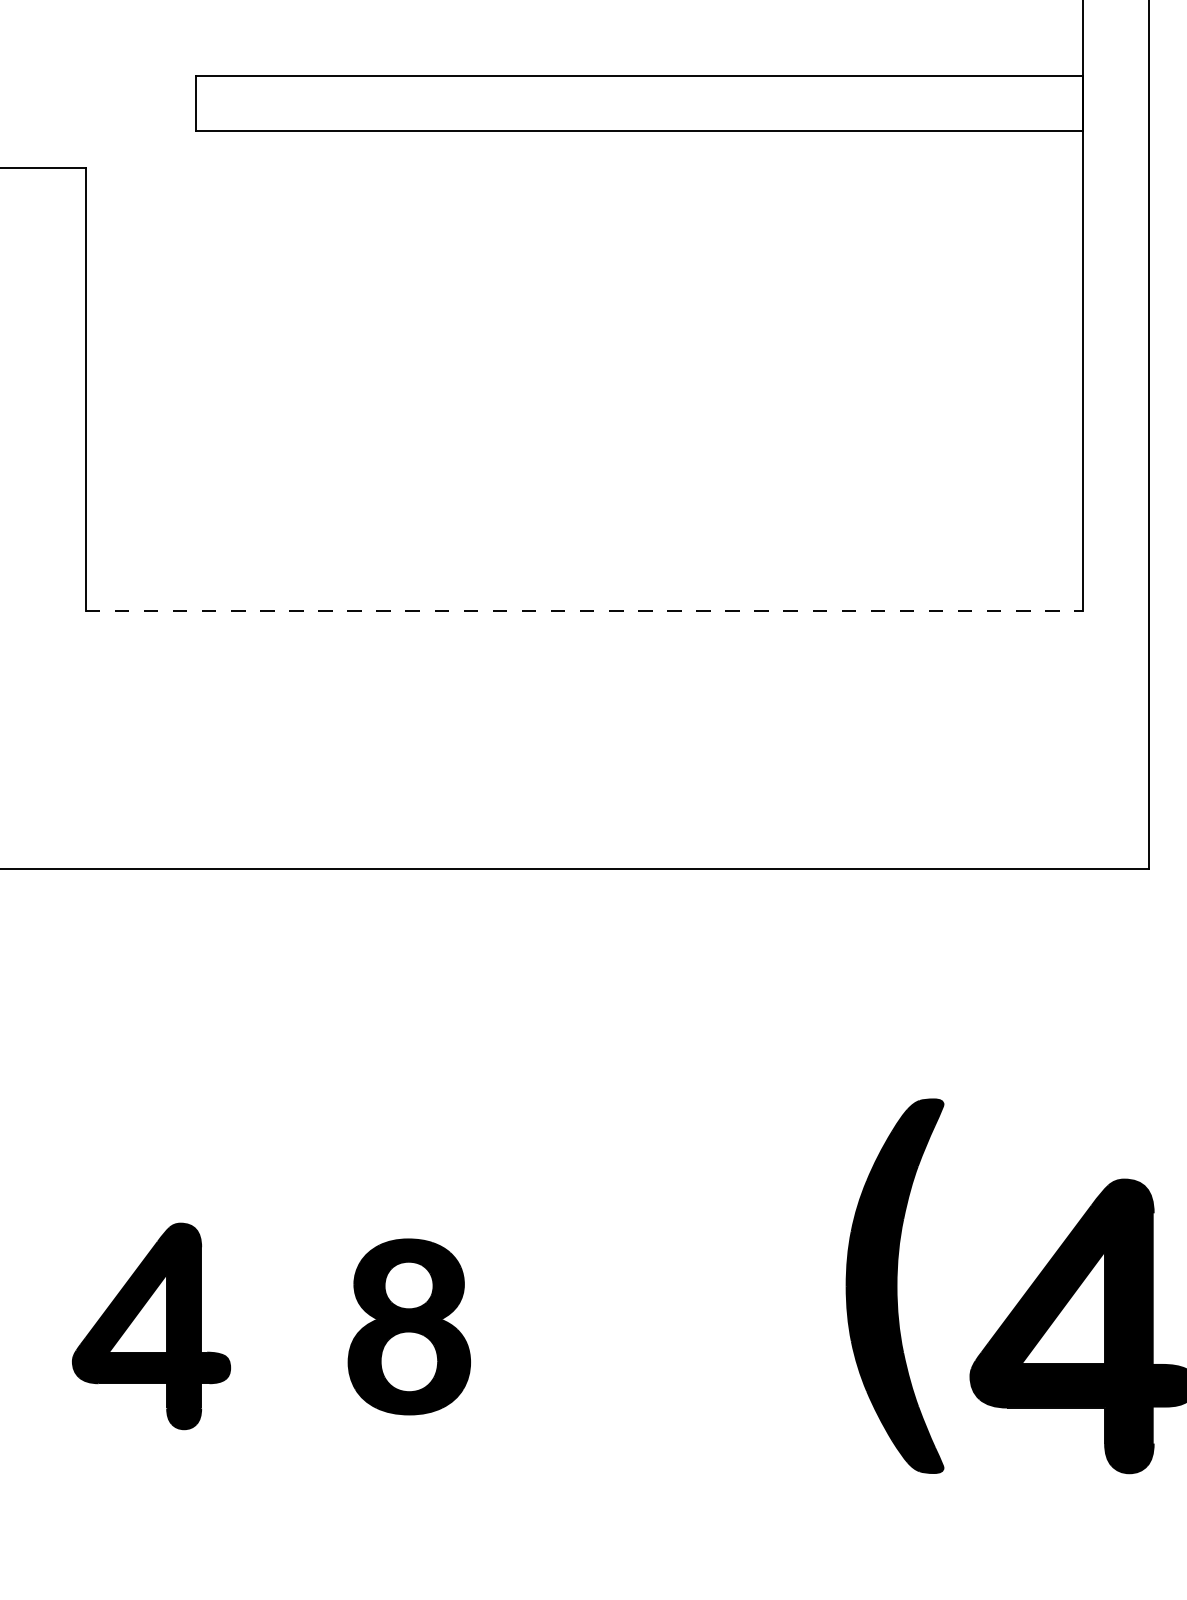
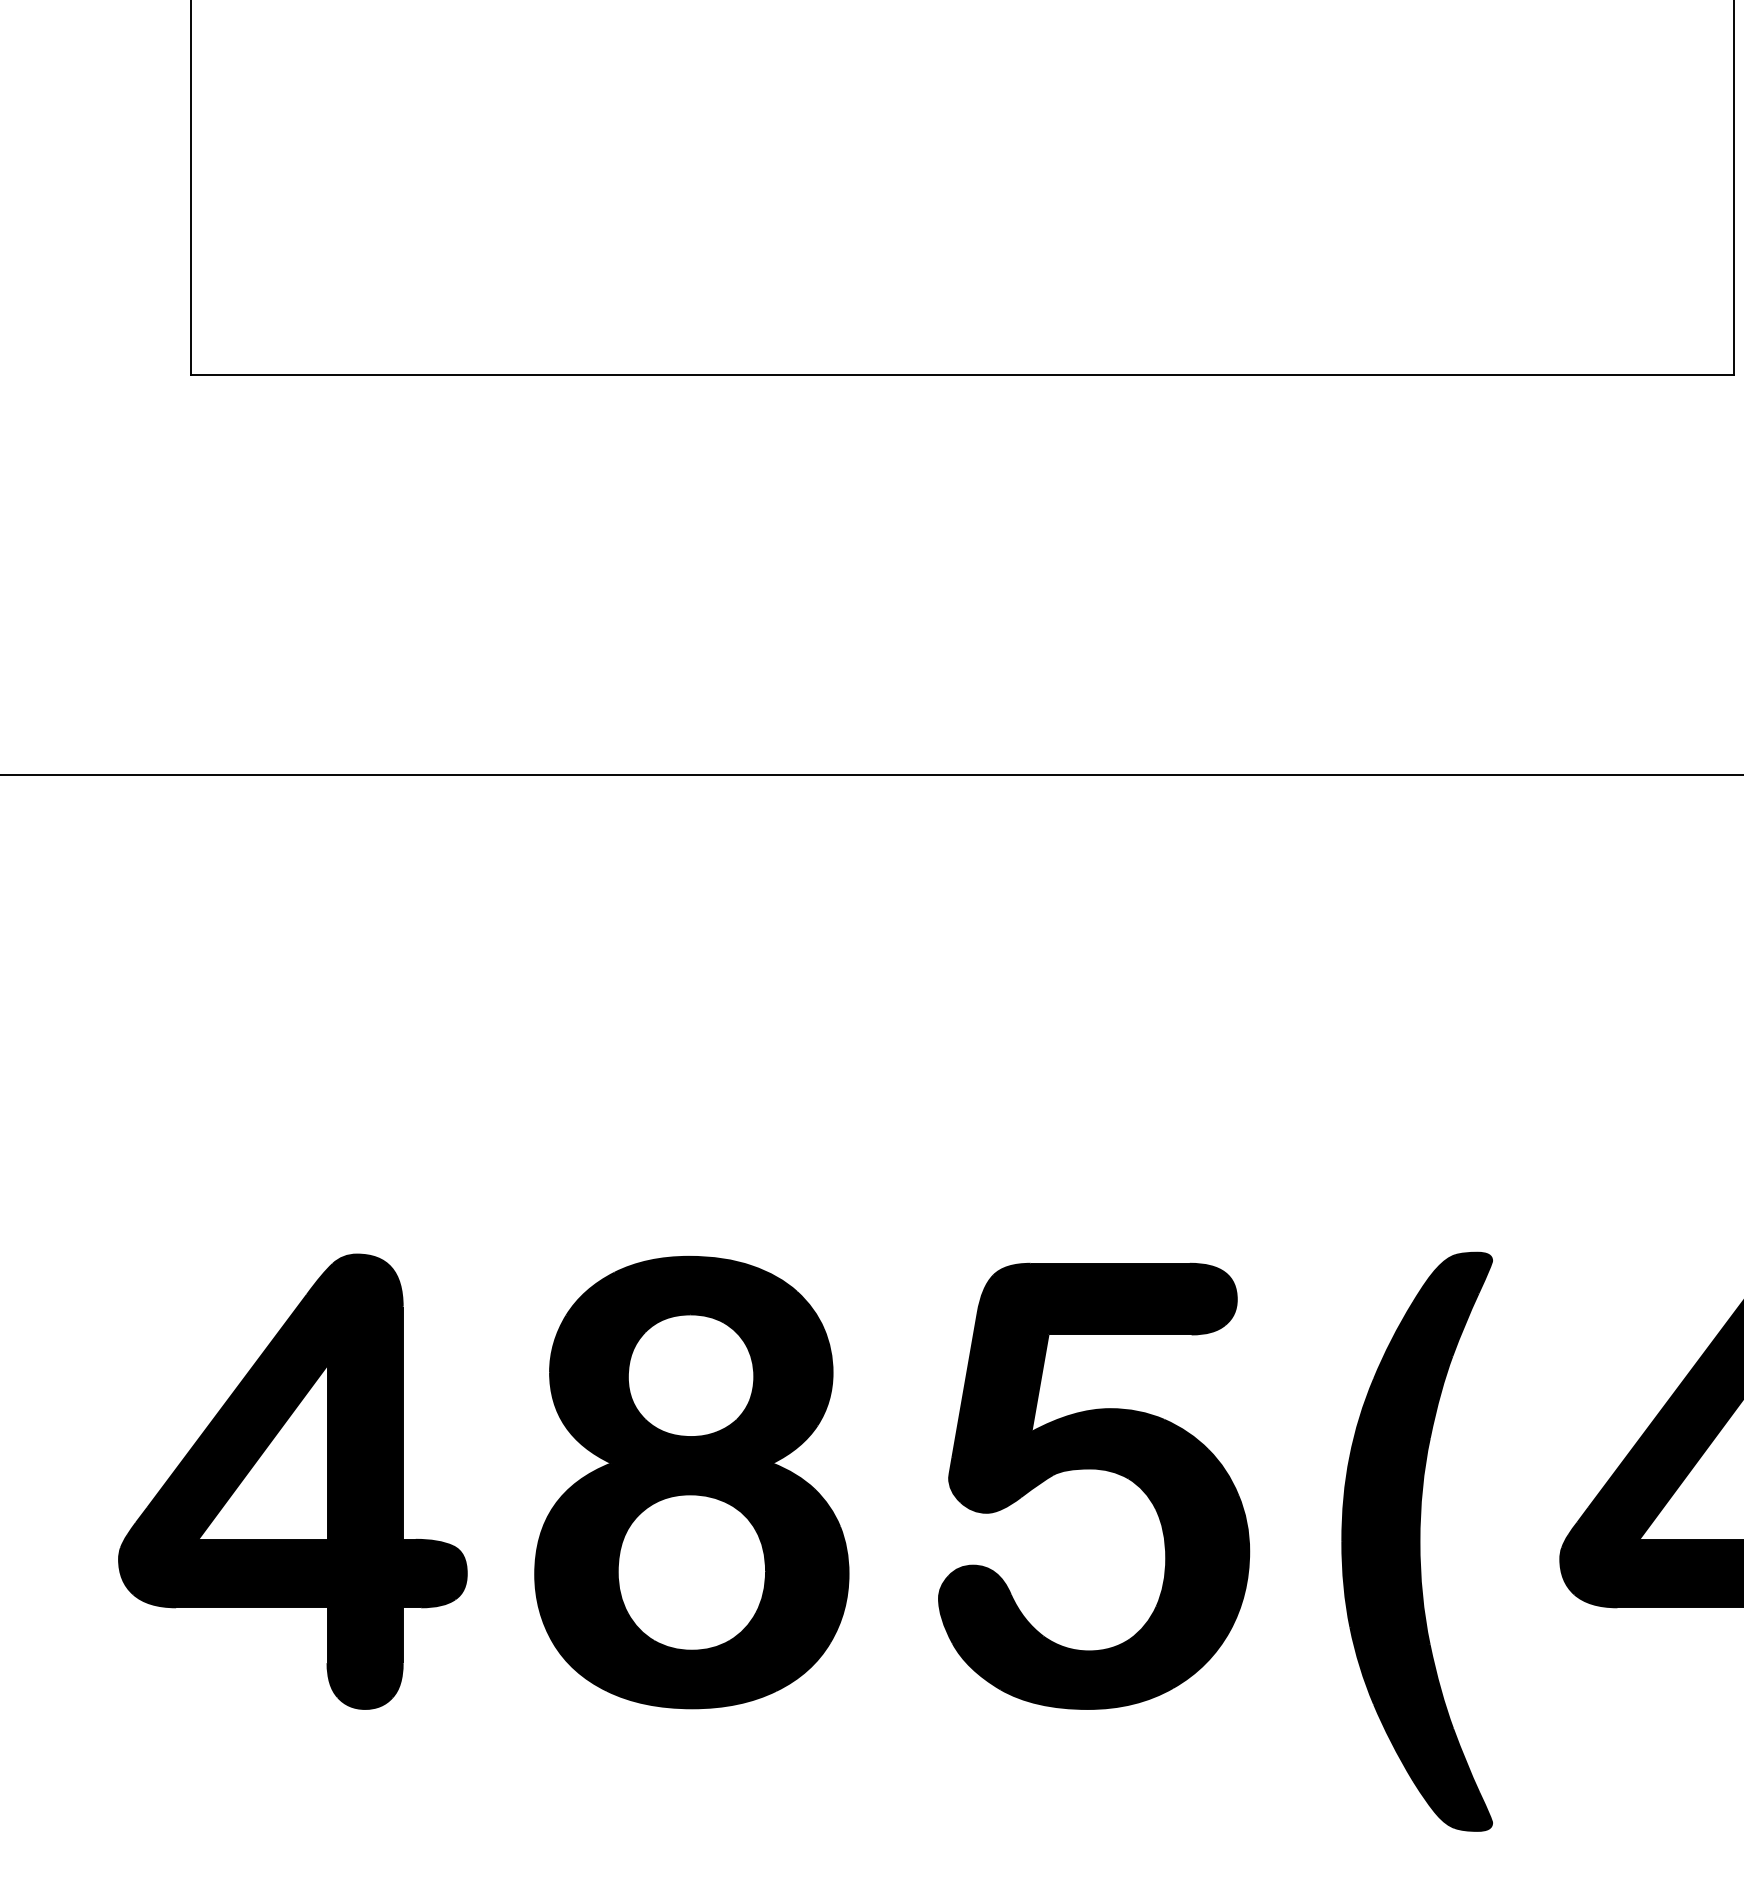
line: (584, 611) -> (962, 375), dashed -> solid
part: (894, 1285) -> (1416, 1540), moved
part: (672, 1319) -> (1099, 1471), added
part: (151, 1326) -> (292, 1481), size x1.43
part: (409, 1326) -> (692, 1481), size x1.67

